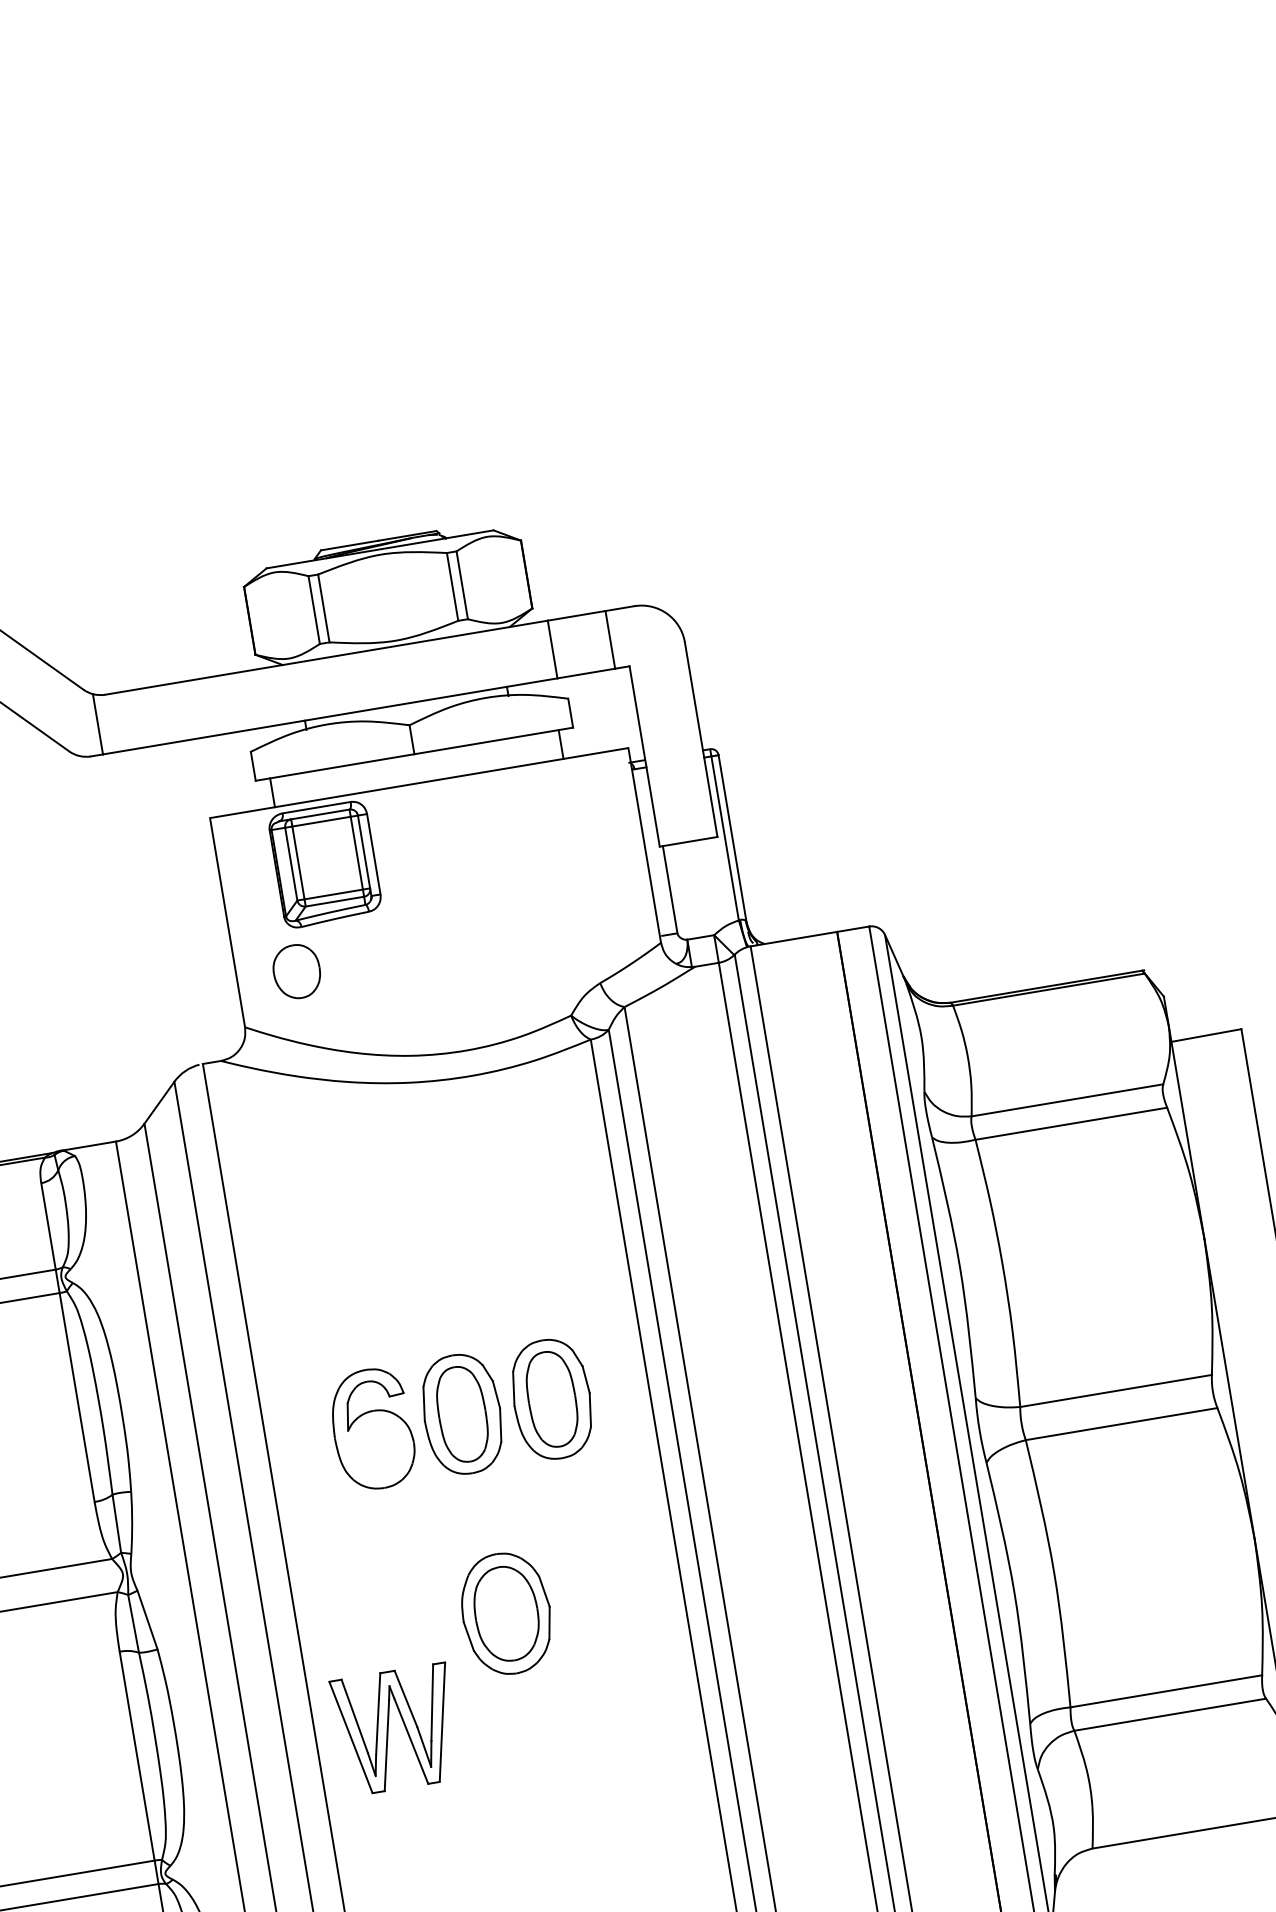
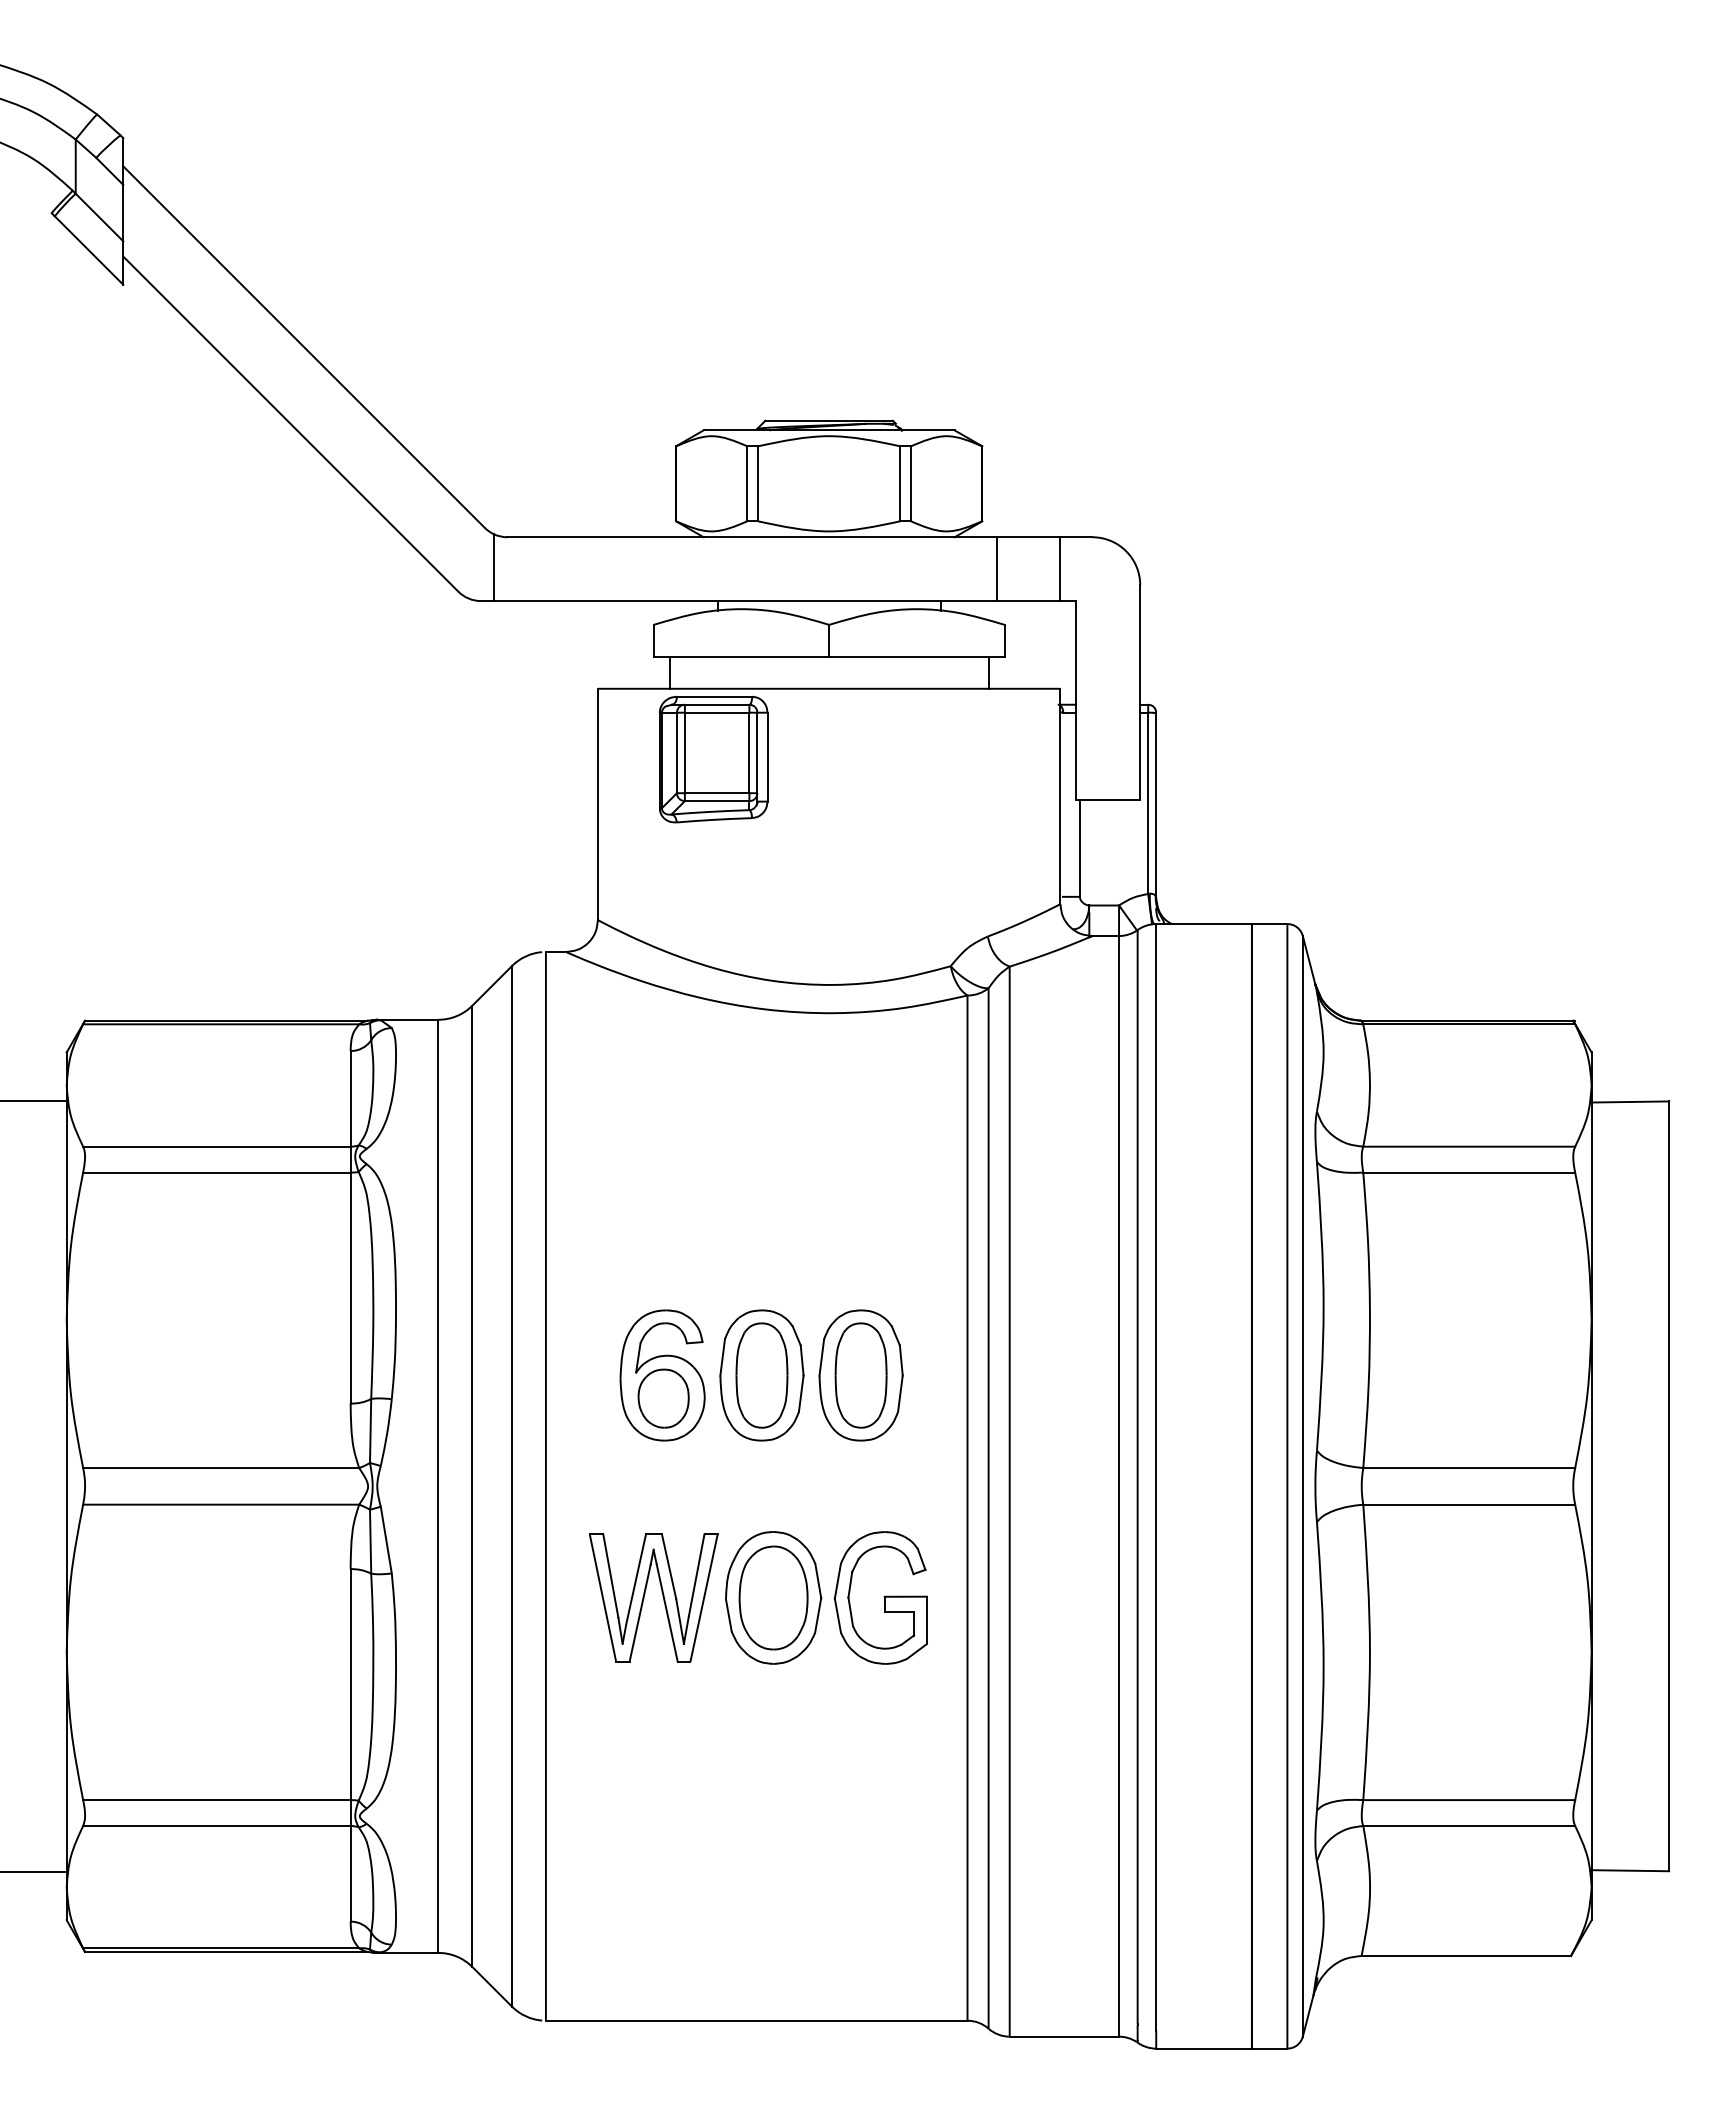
part: (296, 971) -> (663, 1398), moved
part: (603, 1597) -> (880, 1597), added
part: (388, 1727) -> (645, 1594), moved

